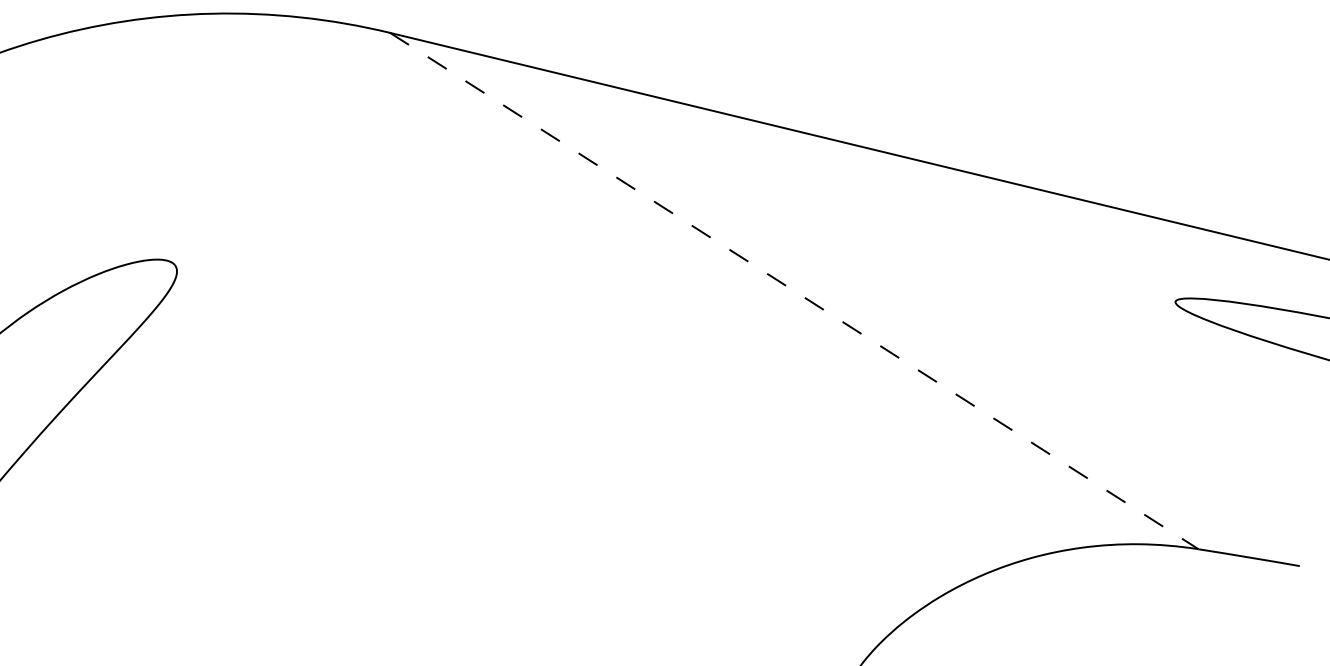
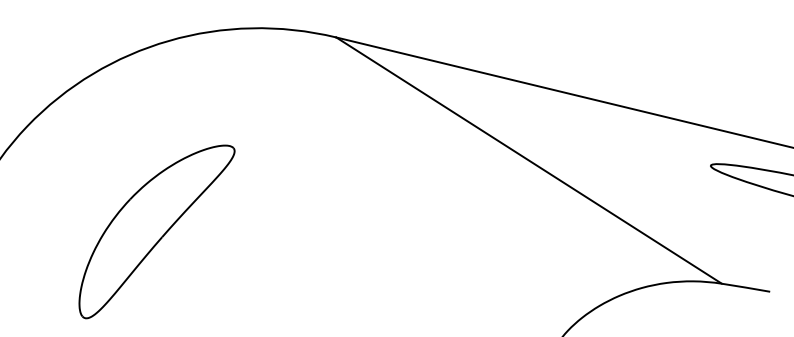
line: (795, 290) -> (529, 160), dashed -> solid

